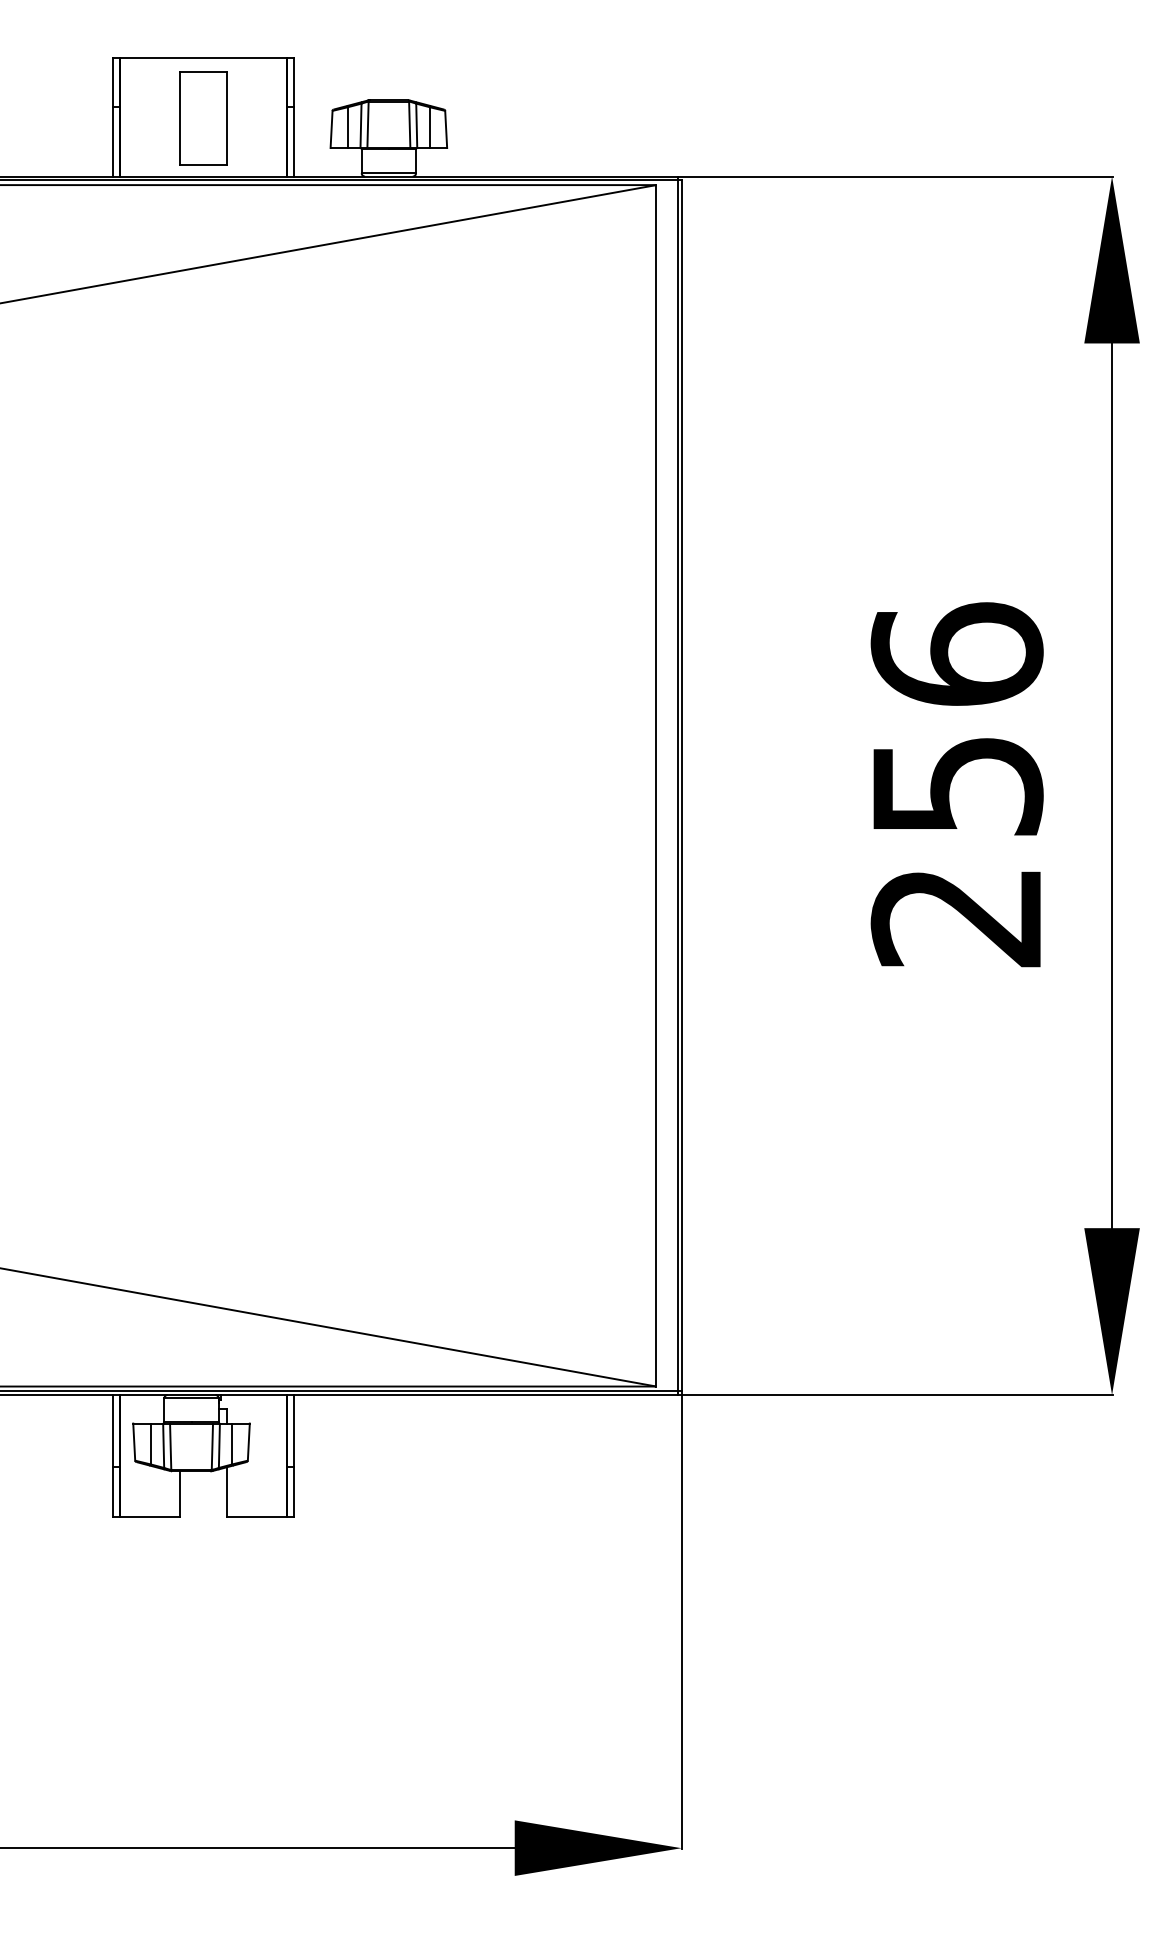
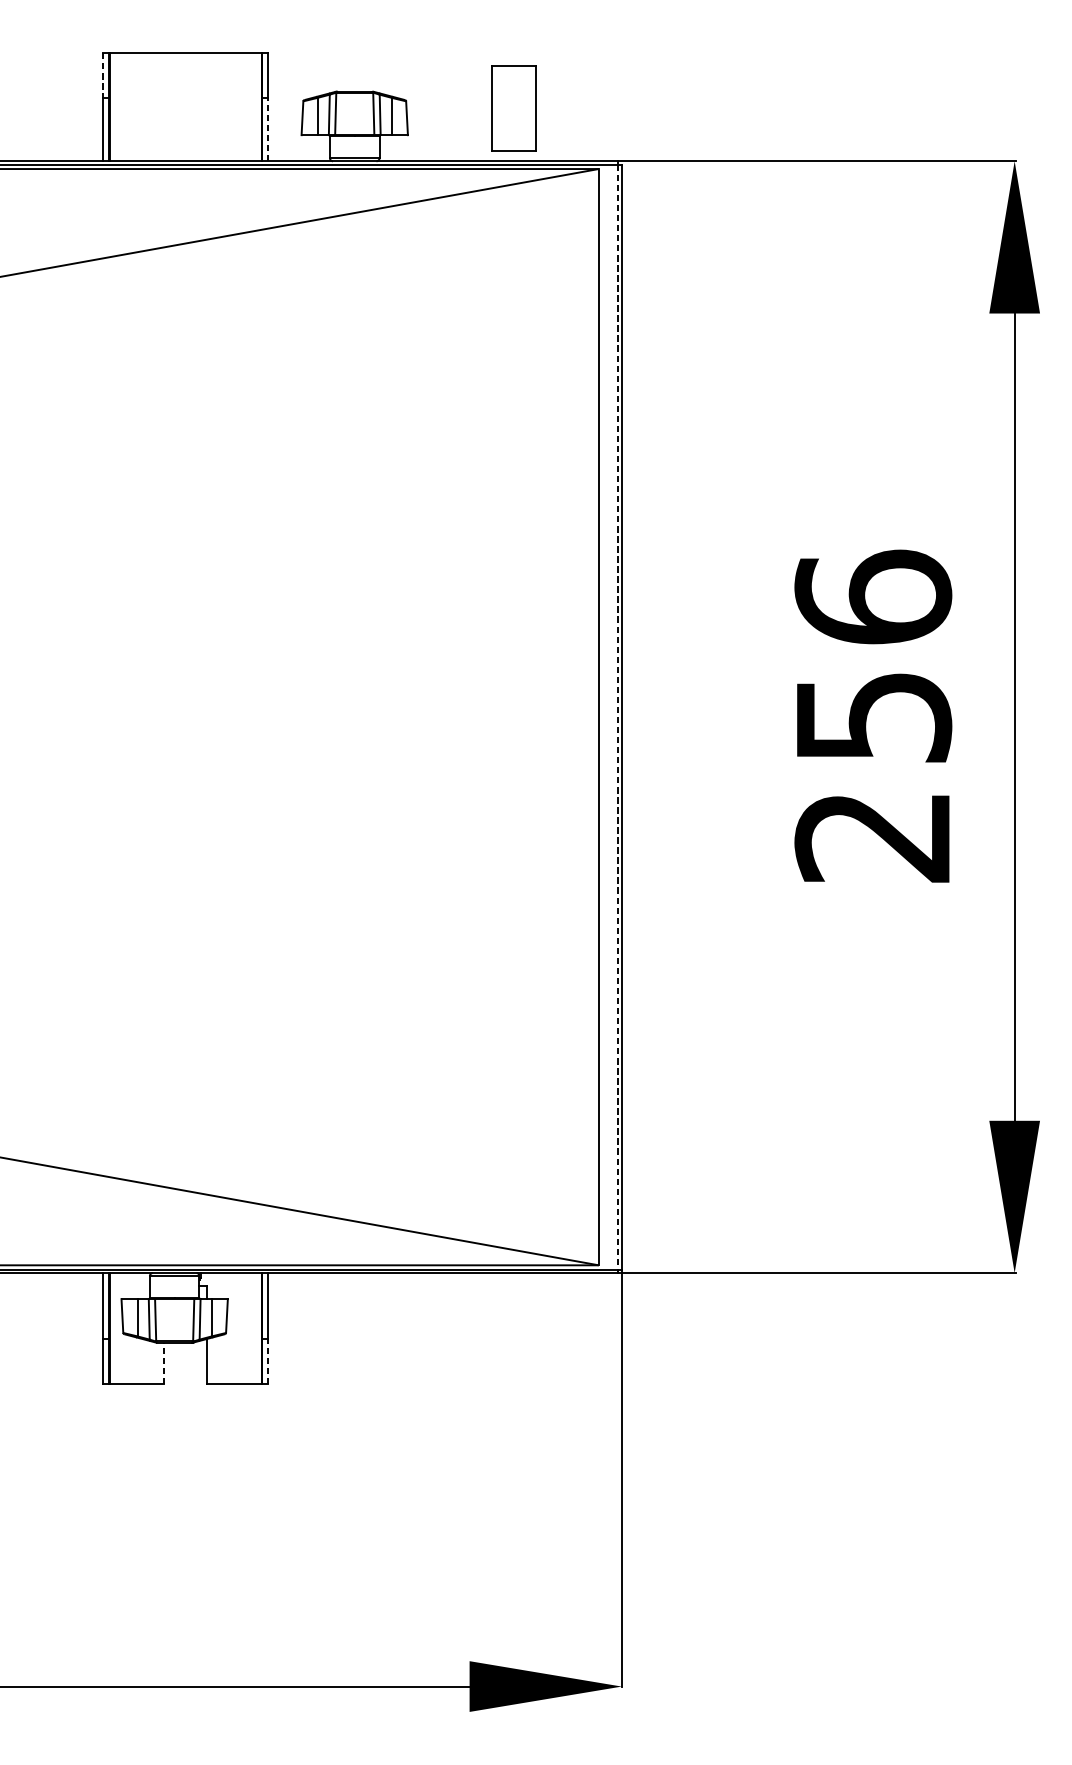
line: (112, 82) -> (102, 75), solid -> dashed
part: (203, 118) -> (514, 108), moved
line: (294, 142) -> (268, 130), solid -> dashed
line: (677, 786) -> (618, 717), solid -> dashed
line: (294, 1491) -> (268, 1361), solid -> dashed
line: (179, 1493) -> (163, 1362), solid -> dashed

